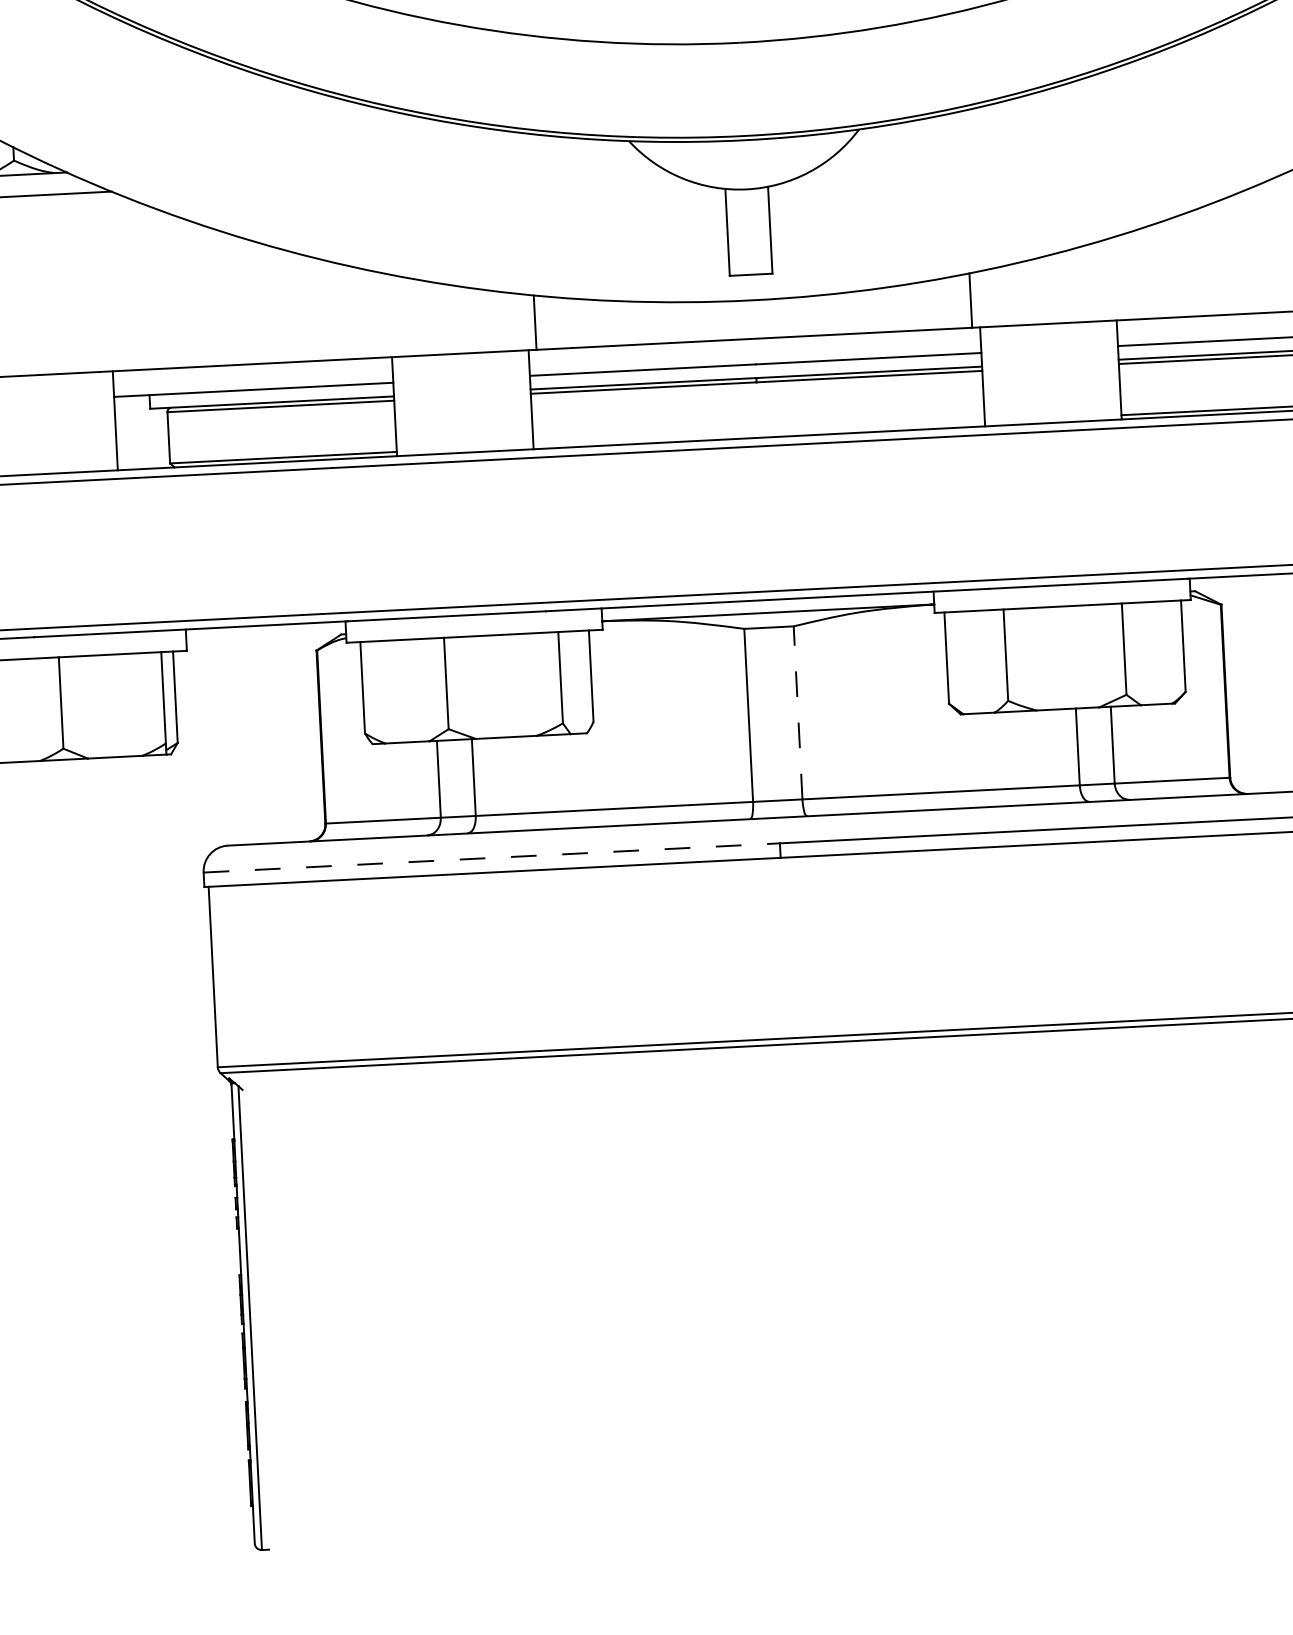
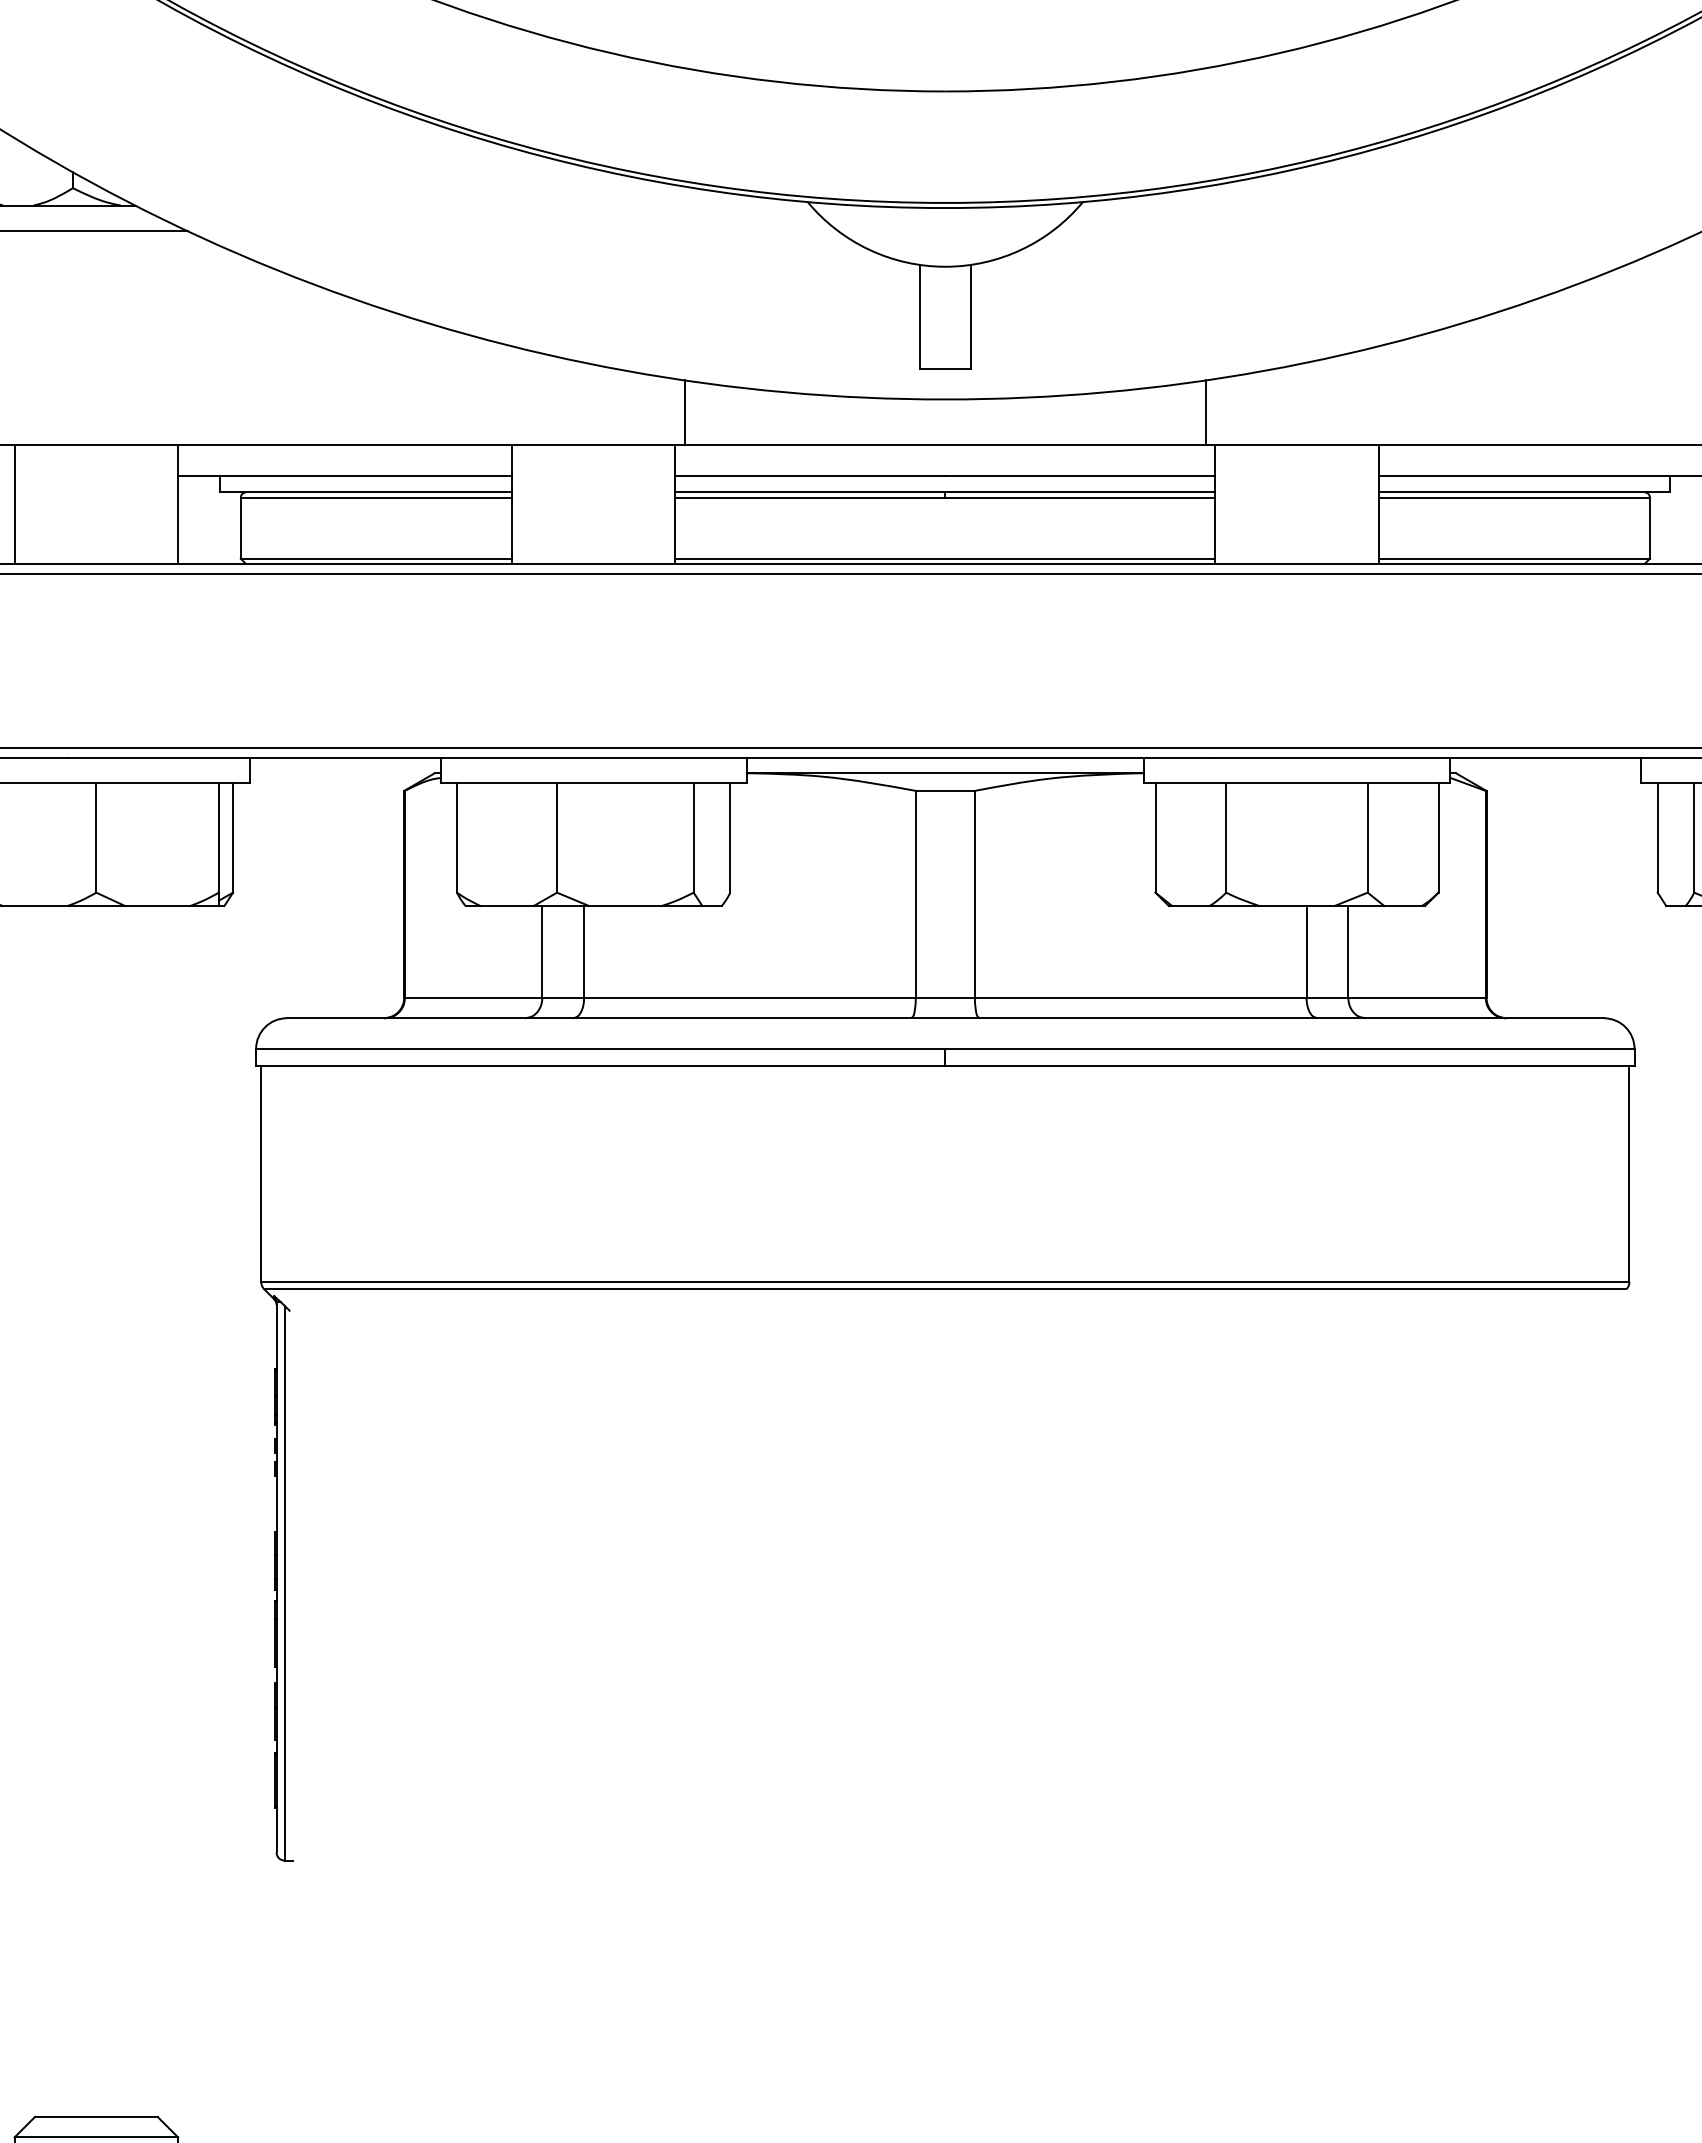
line: (759, 433) -> (945, 558), added
line: (797, 712) -> (974, 893), dashed -> solid
line: (491, 857) -> (600, 1048), dashed -> solid

